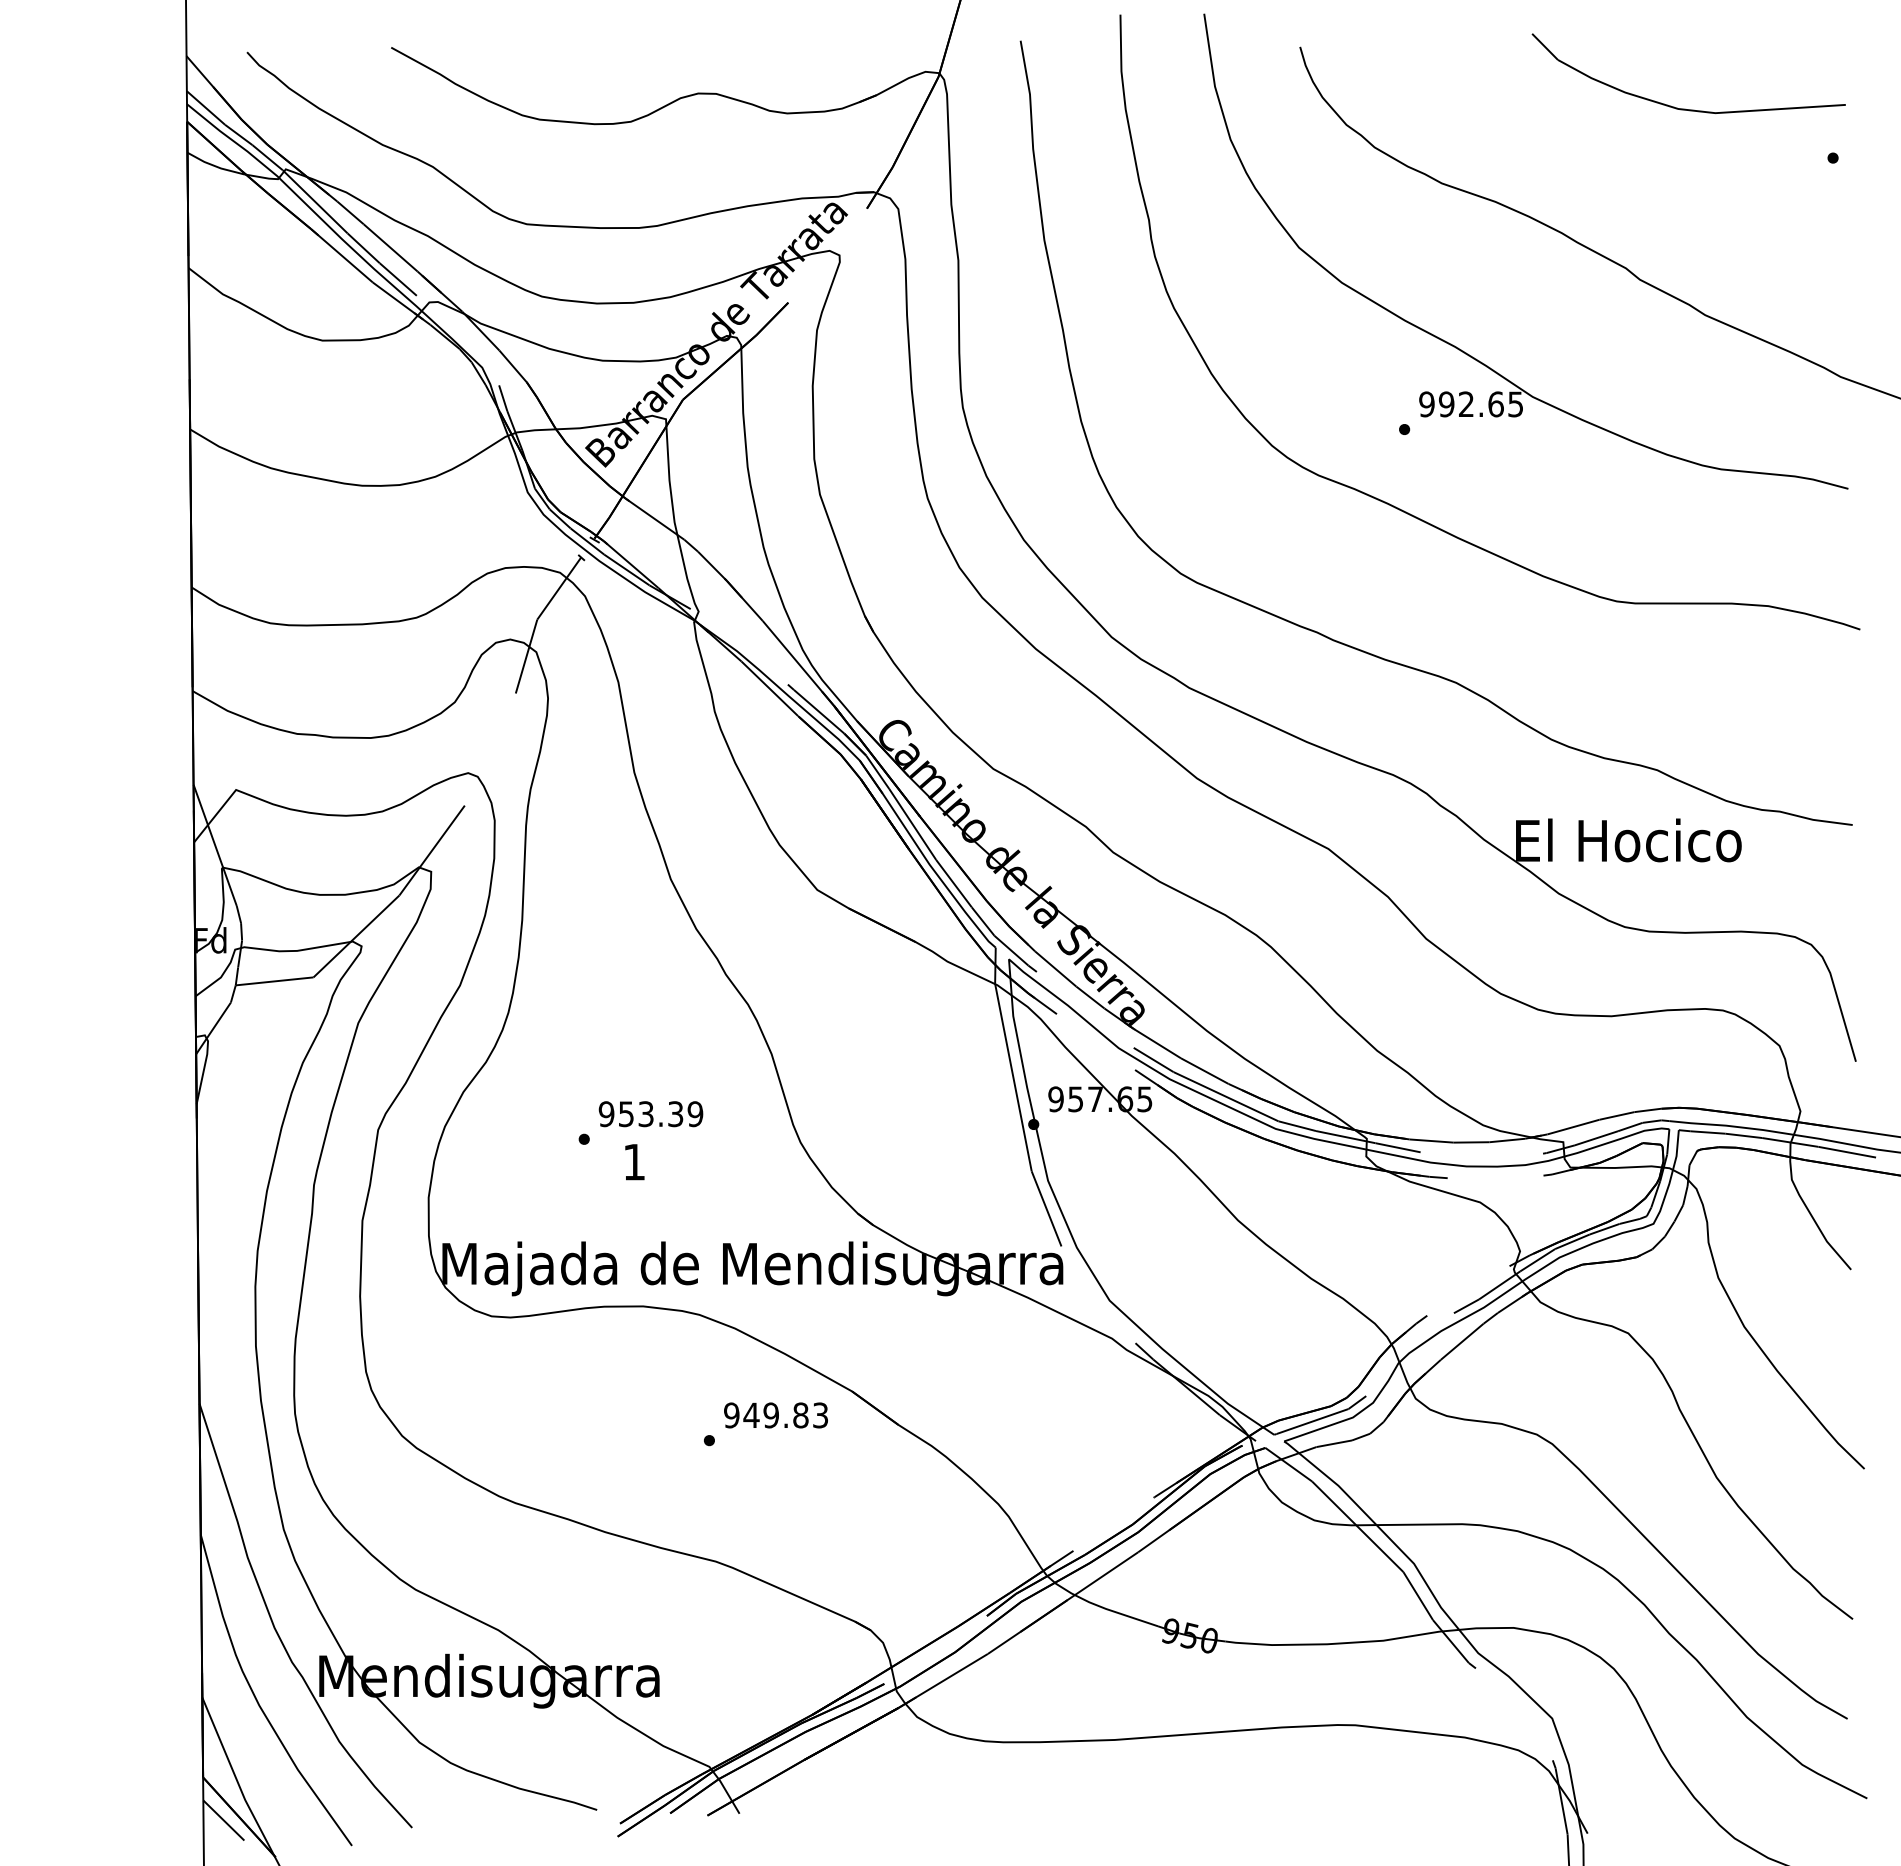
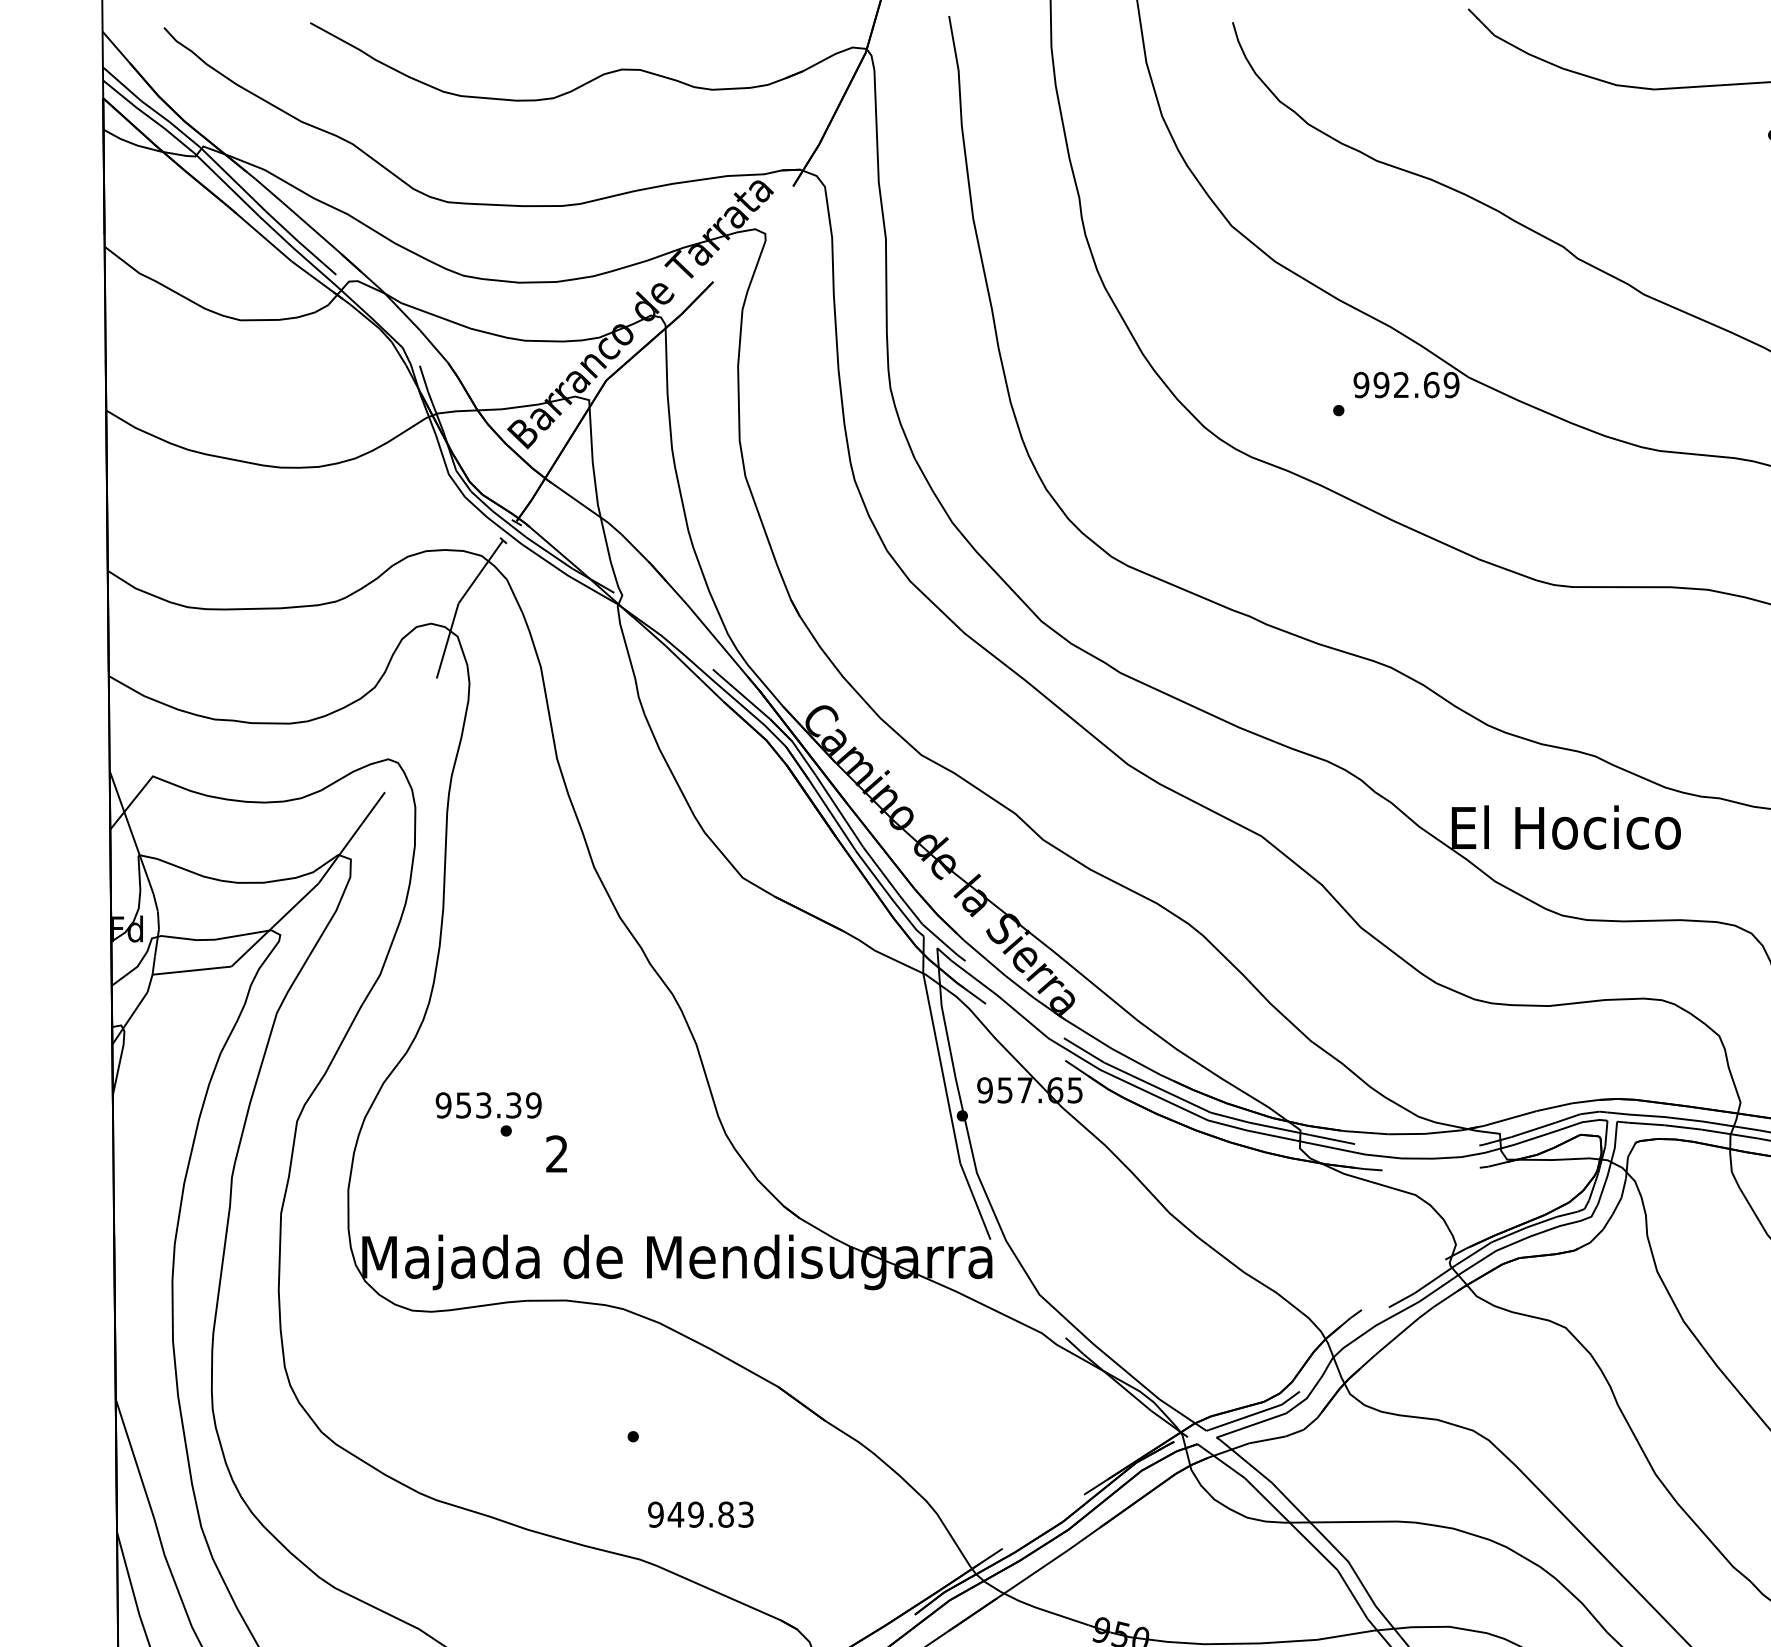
text: (1515, 404) -> (1451, 385), 992.65 -> 992.69
text: (650, 1114) -> (488, 1105), moved
text: (633, 1161) -> (556, 1153), 1 -> 2
text: (775, 1415) -> (700, 1514), moved

